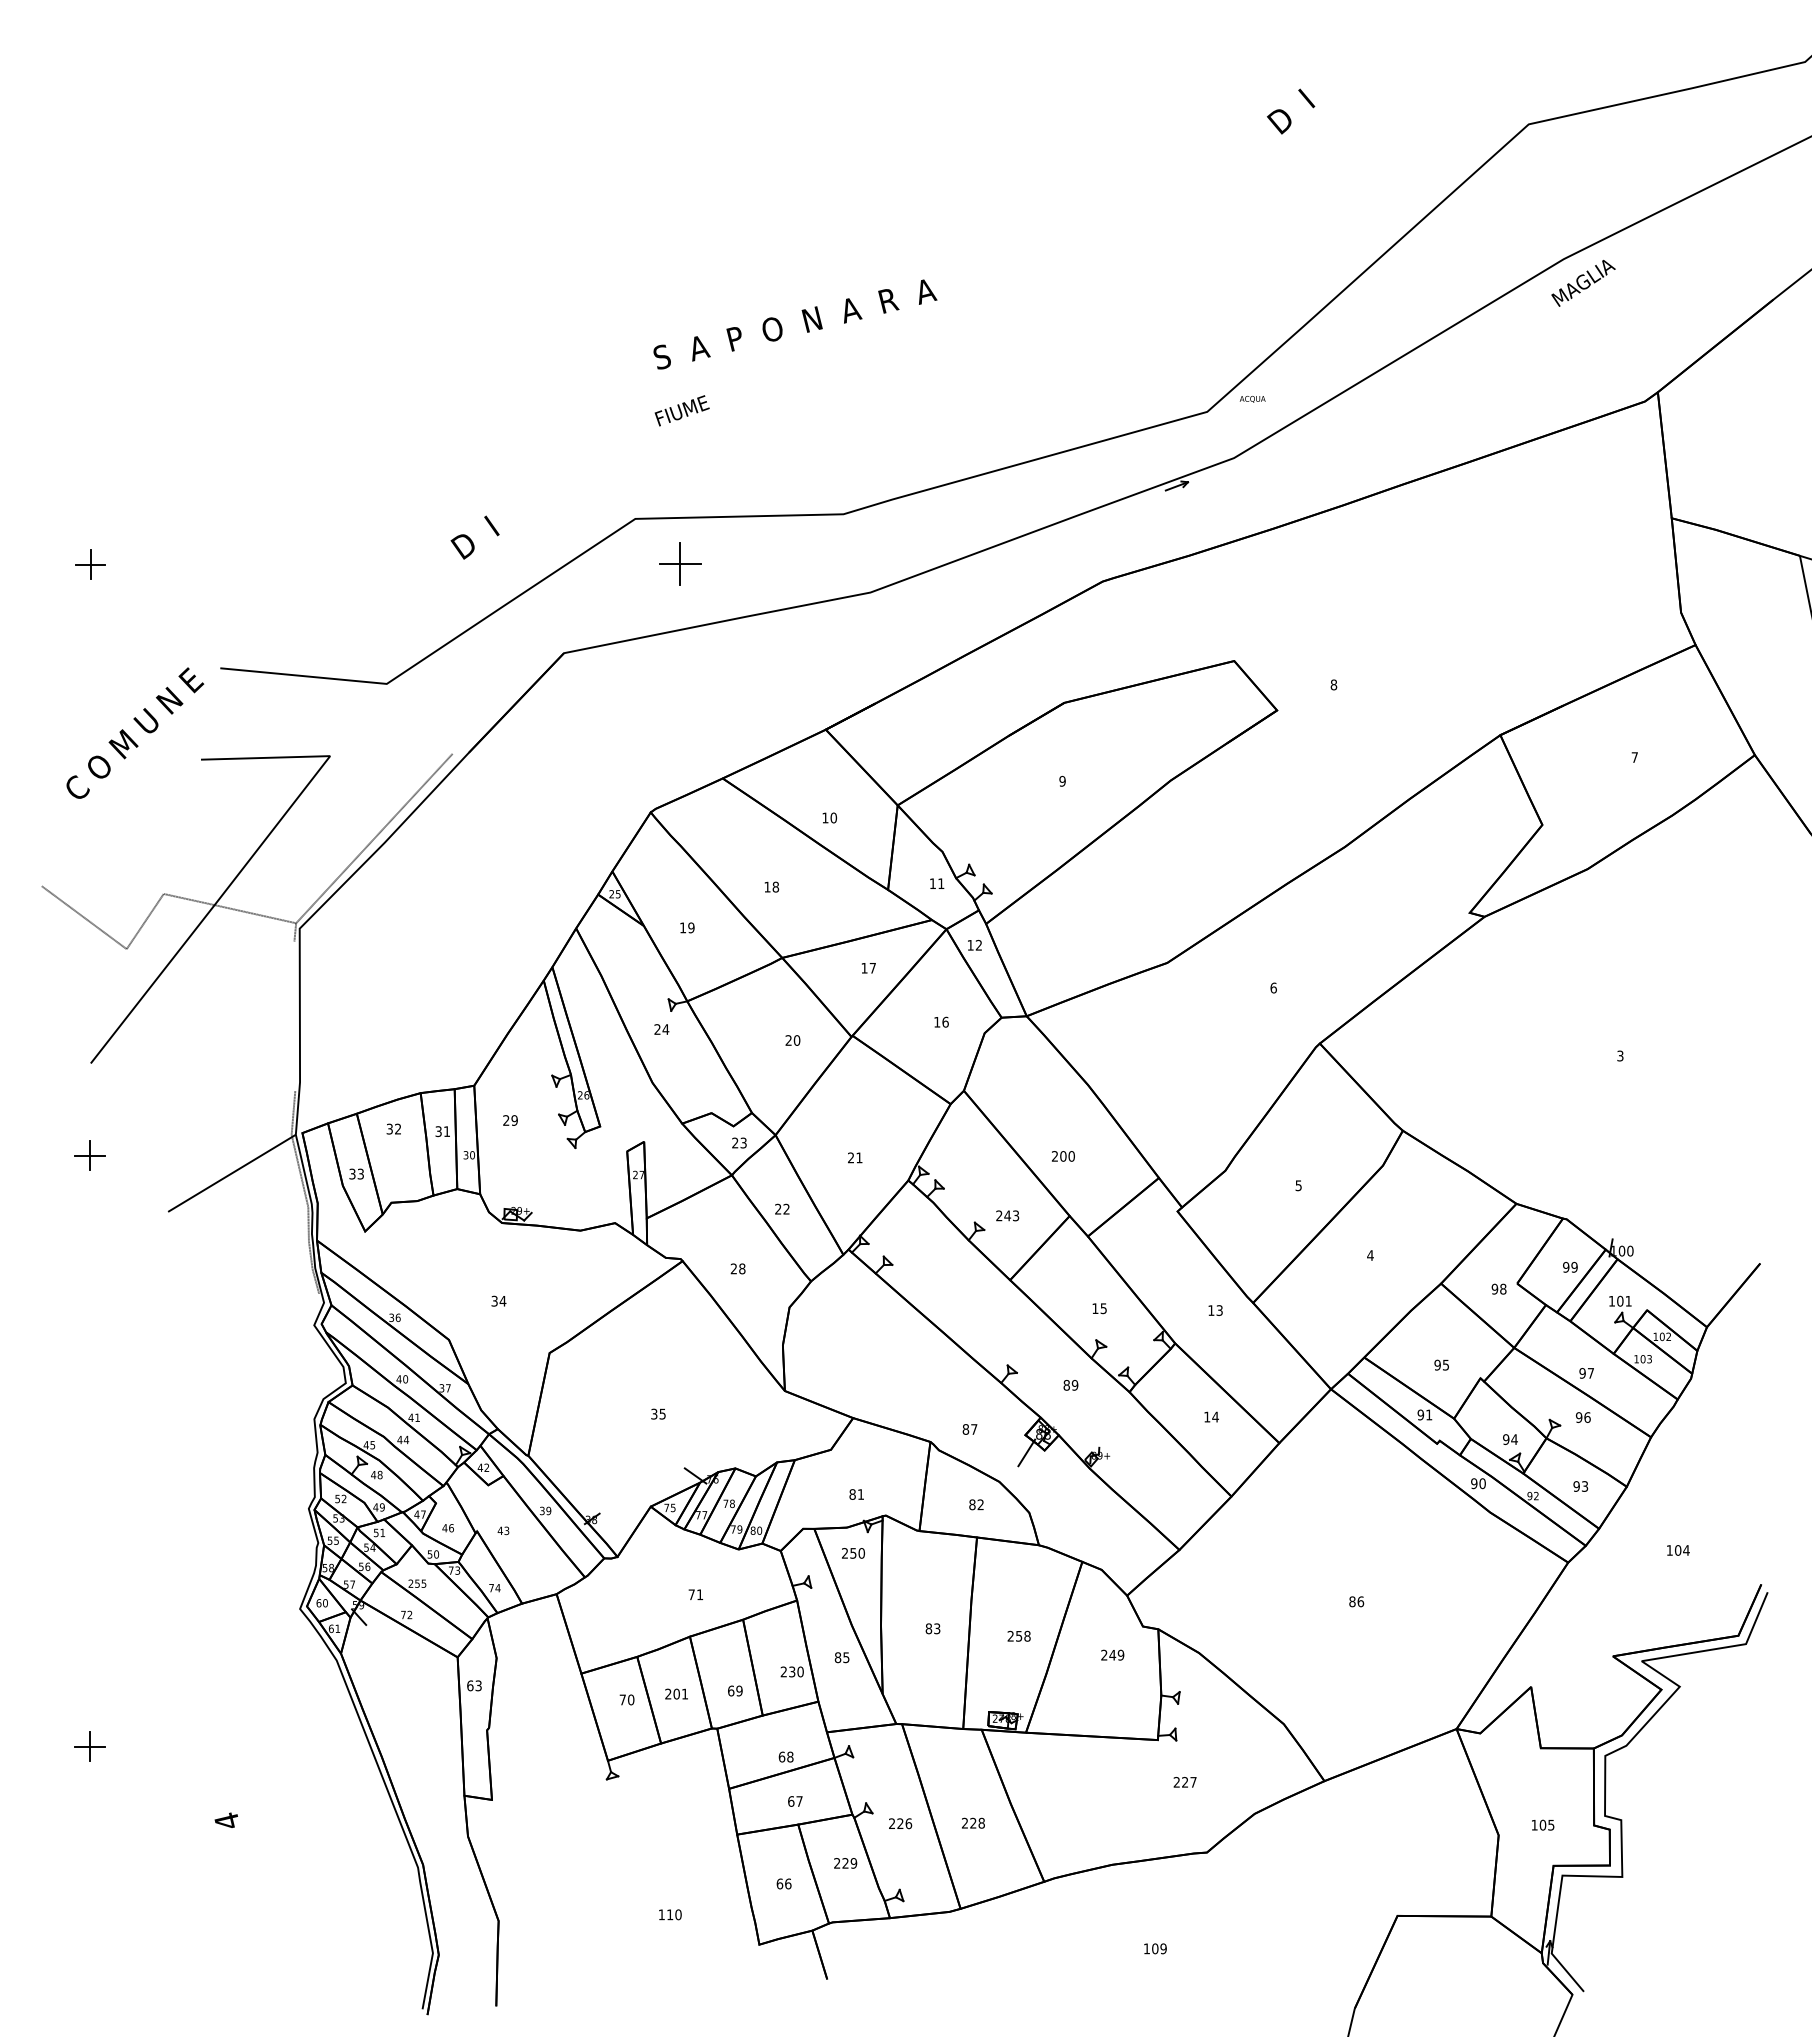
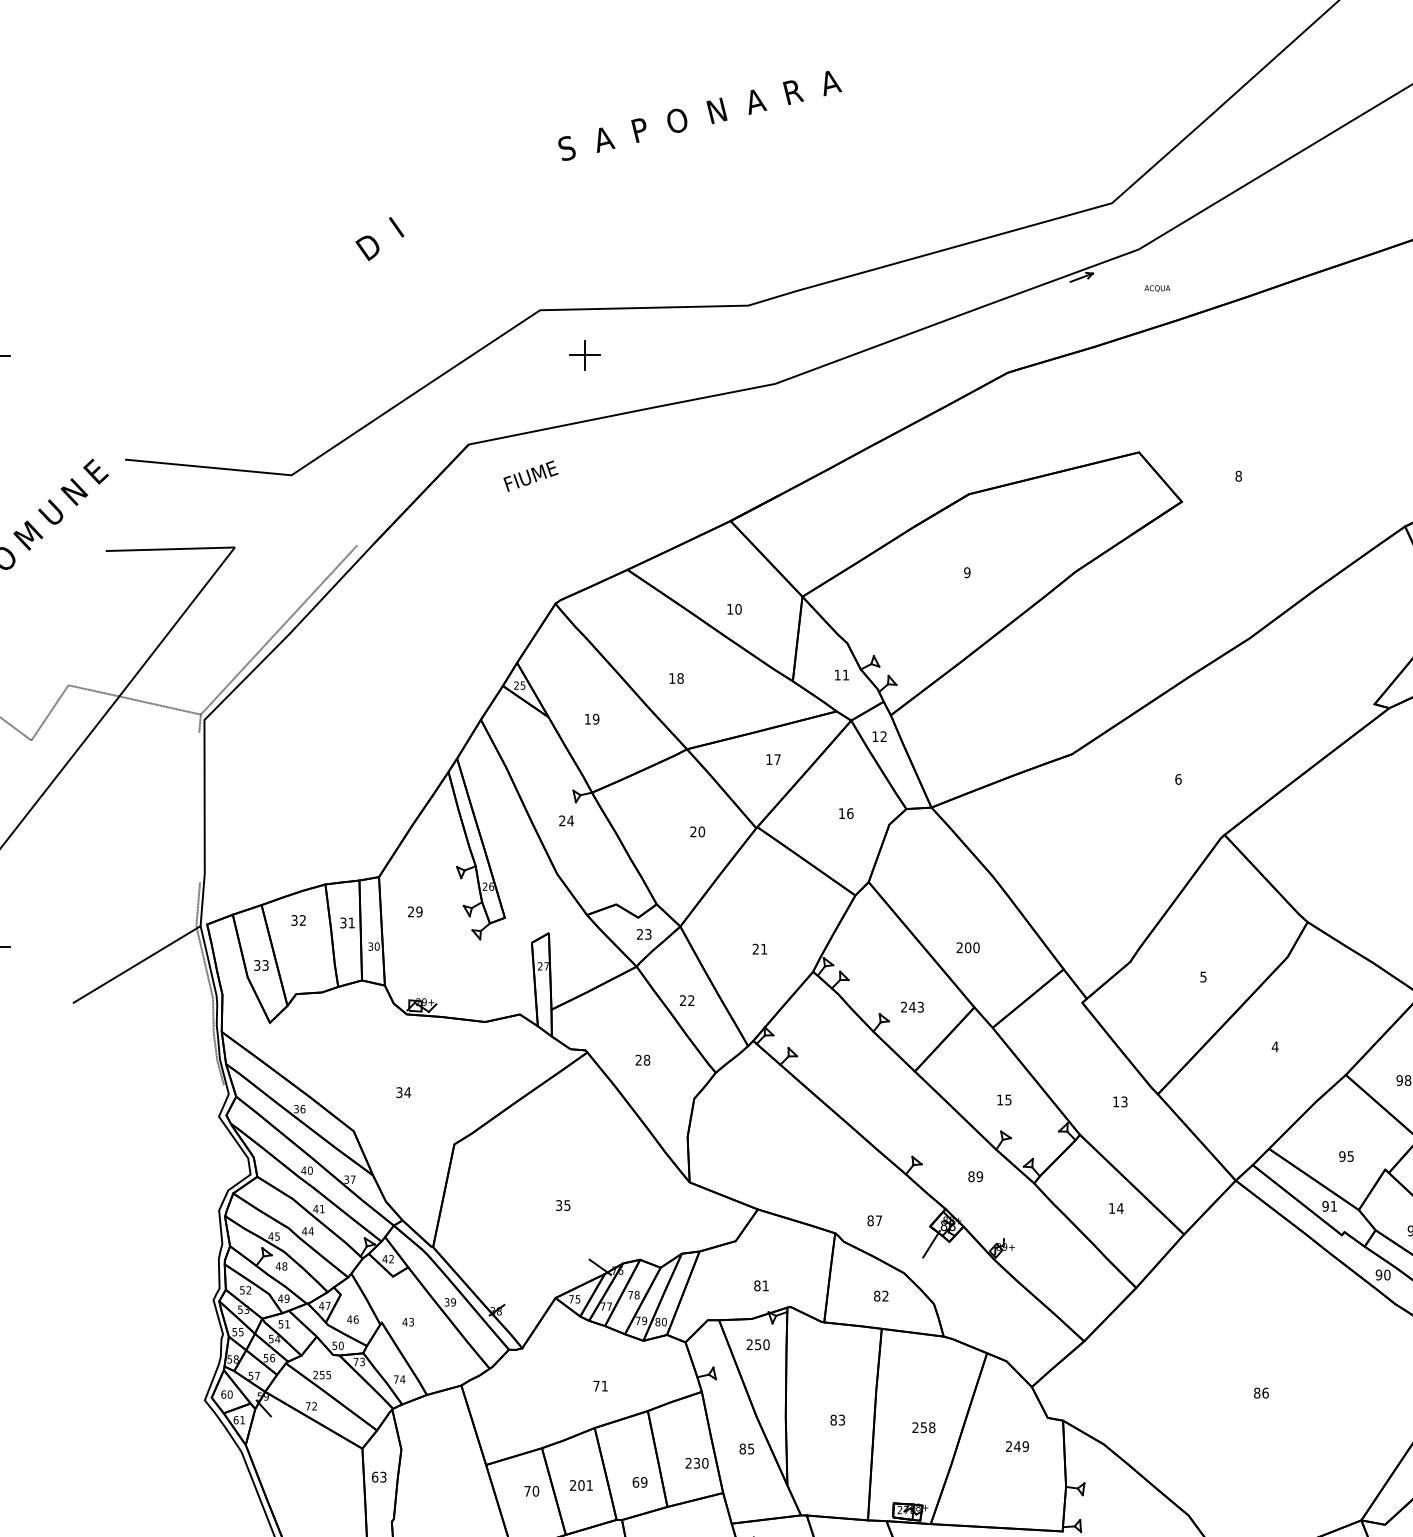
text: (1252, 399) -> (1157, 288), moved
text: (681, 410) -> (530, 475), moved
text: (474, 537) -> (379, 238), moved
part: (680, 563) -> (585, 354), size x0.71

